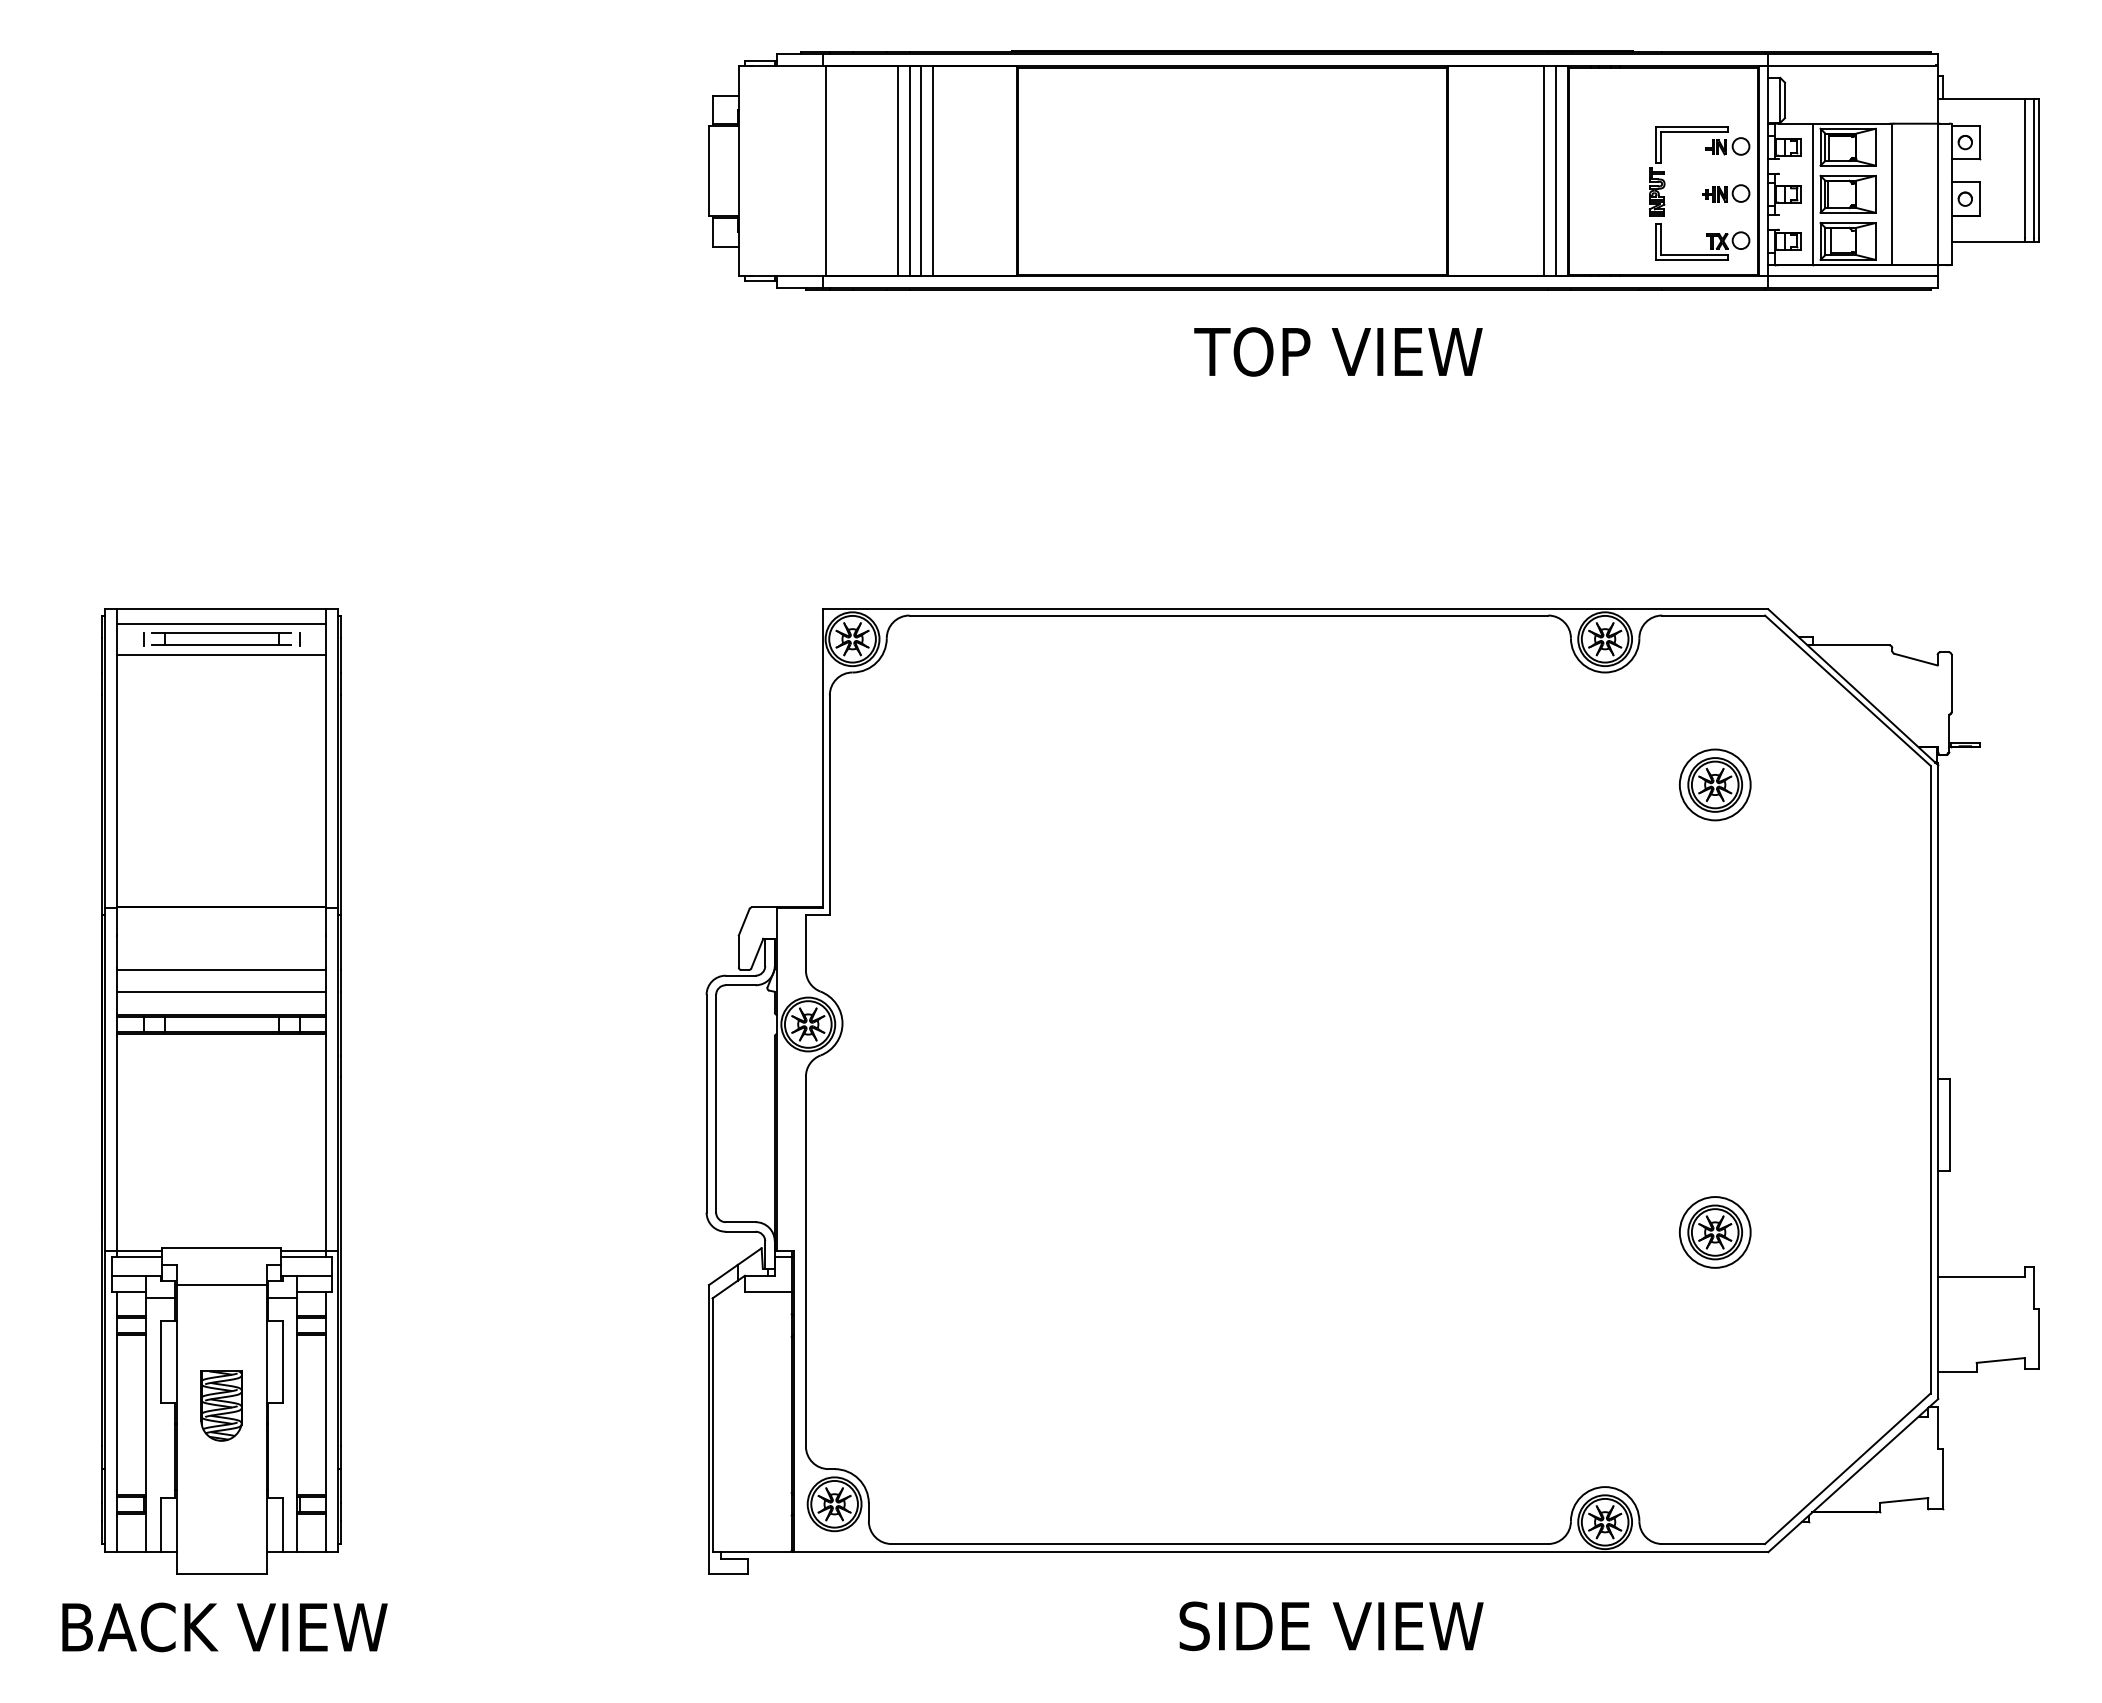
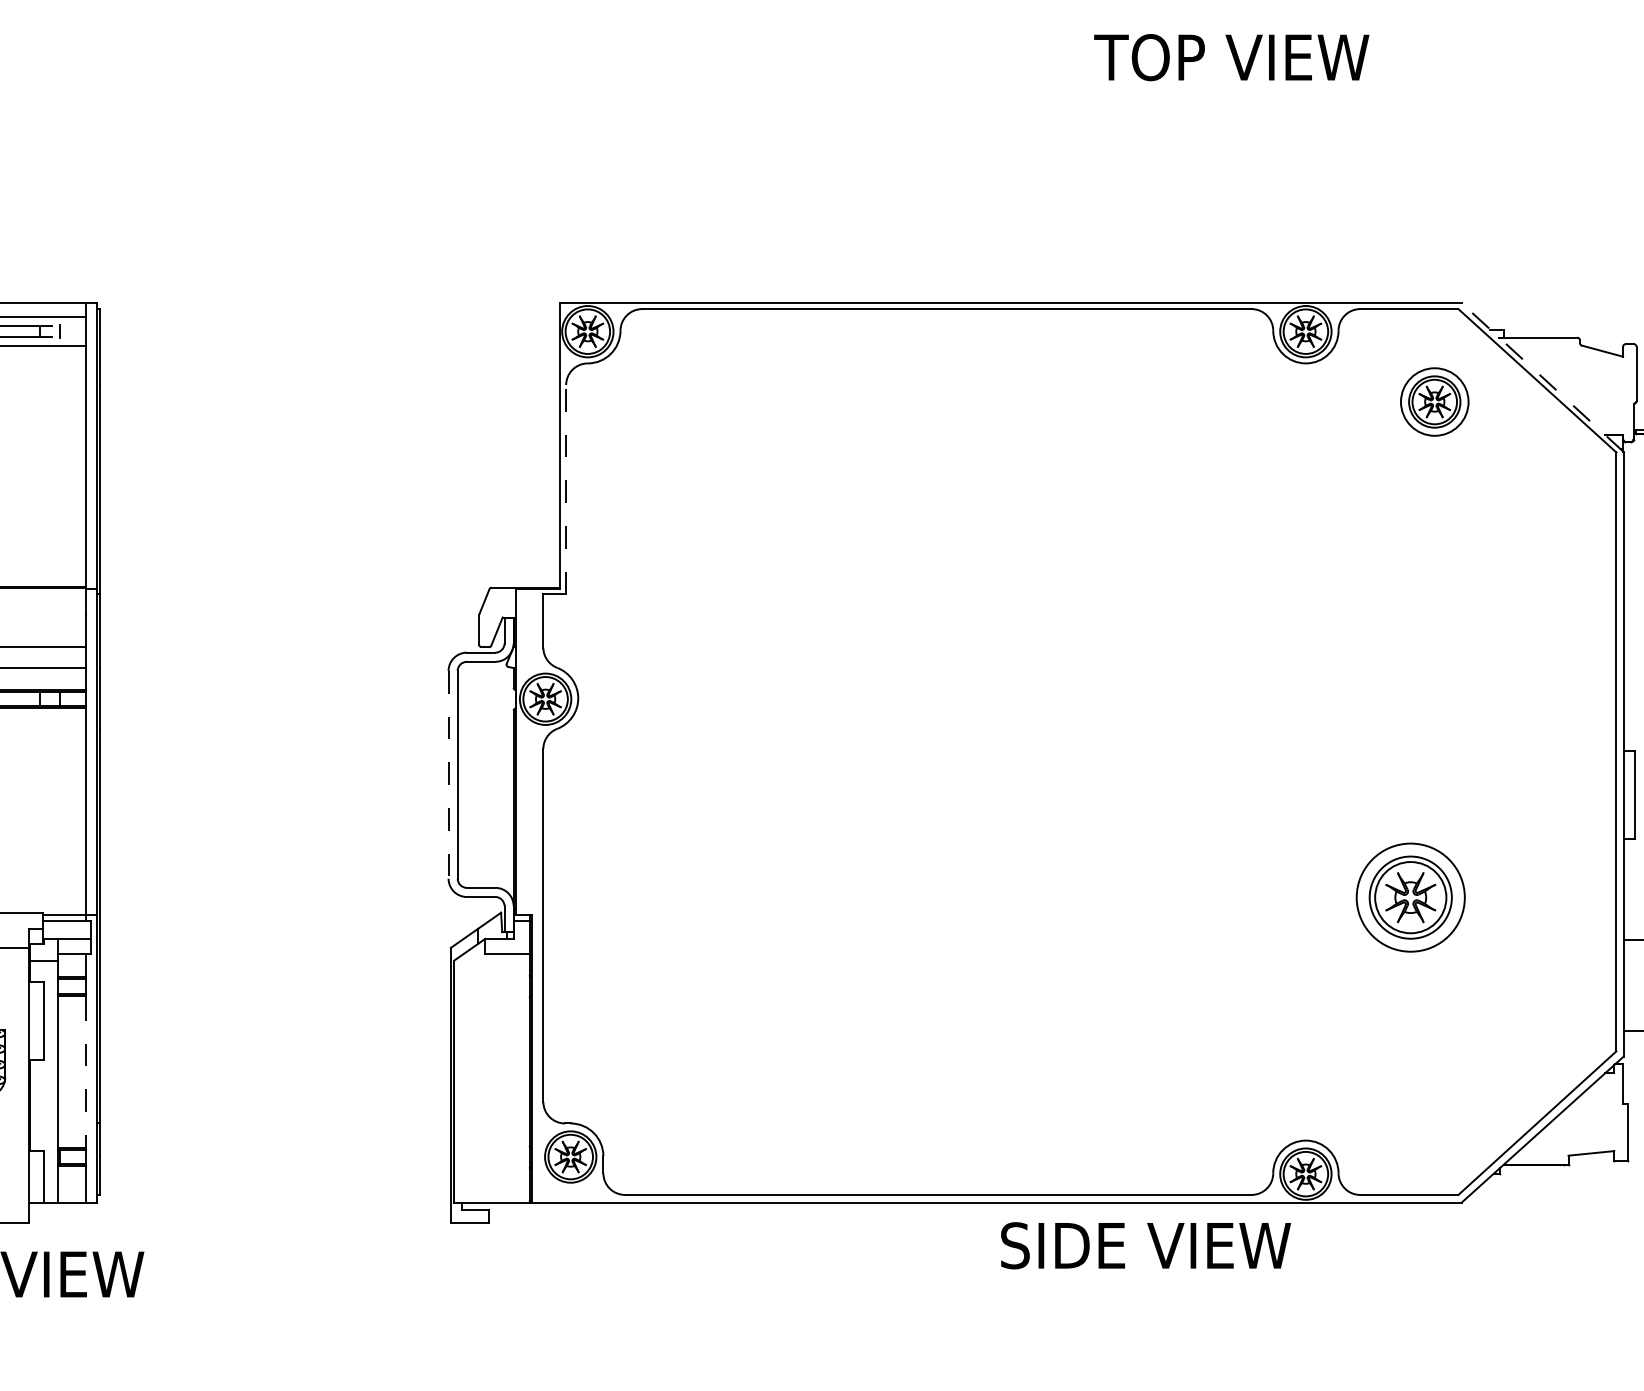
text: (1338, 351) -> (1231, 57), moved
line: (1852, 687) -> (1541, 377), solid -> dashed
part: (1715, 784) -> (1435, 401), moved
line: (829, 804) -> (565, 489), solid -> dashed
line: (706, 1103) -> (448, 774), solid -> dashed
part: (1715, 1232) -> (1411, 897), size x1.6
line: (326, 1415) -> (85, 1072), solid -> dashed
text: (1331, 1626) -> (1145, 1245), moved

